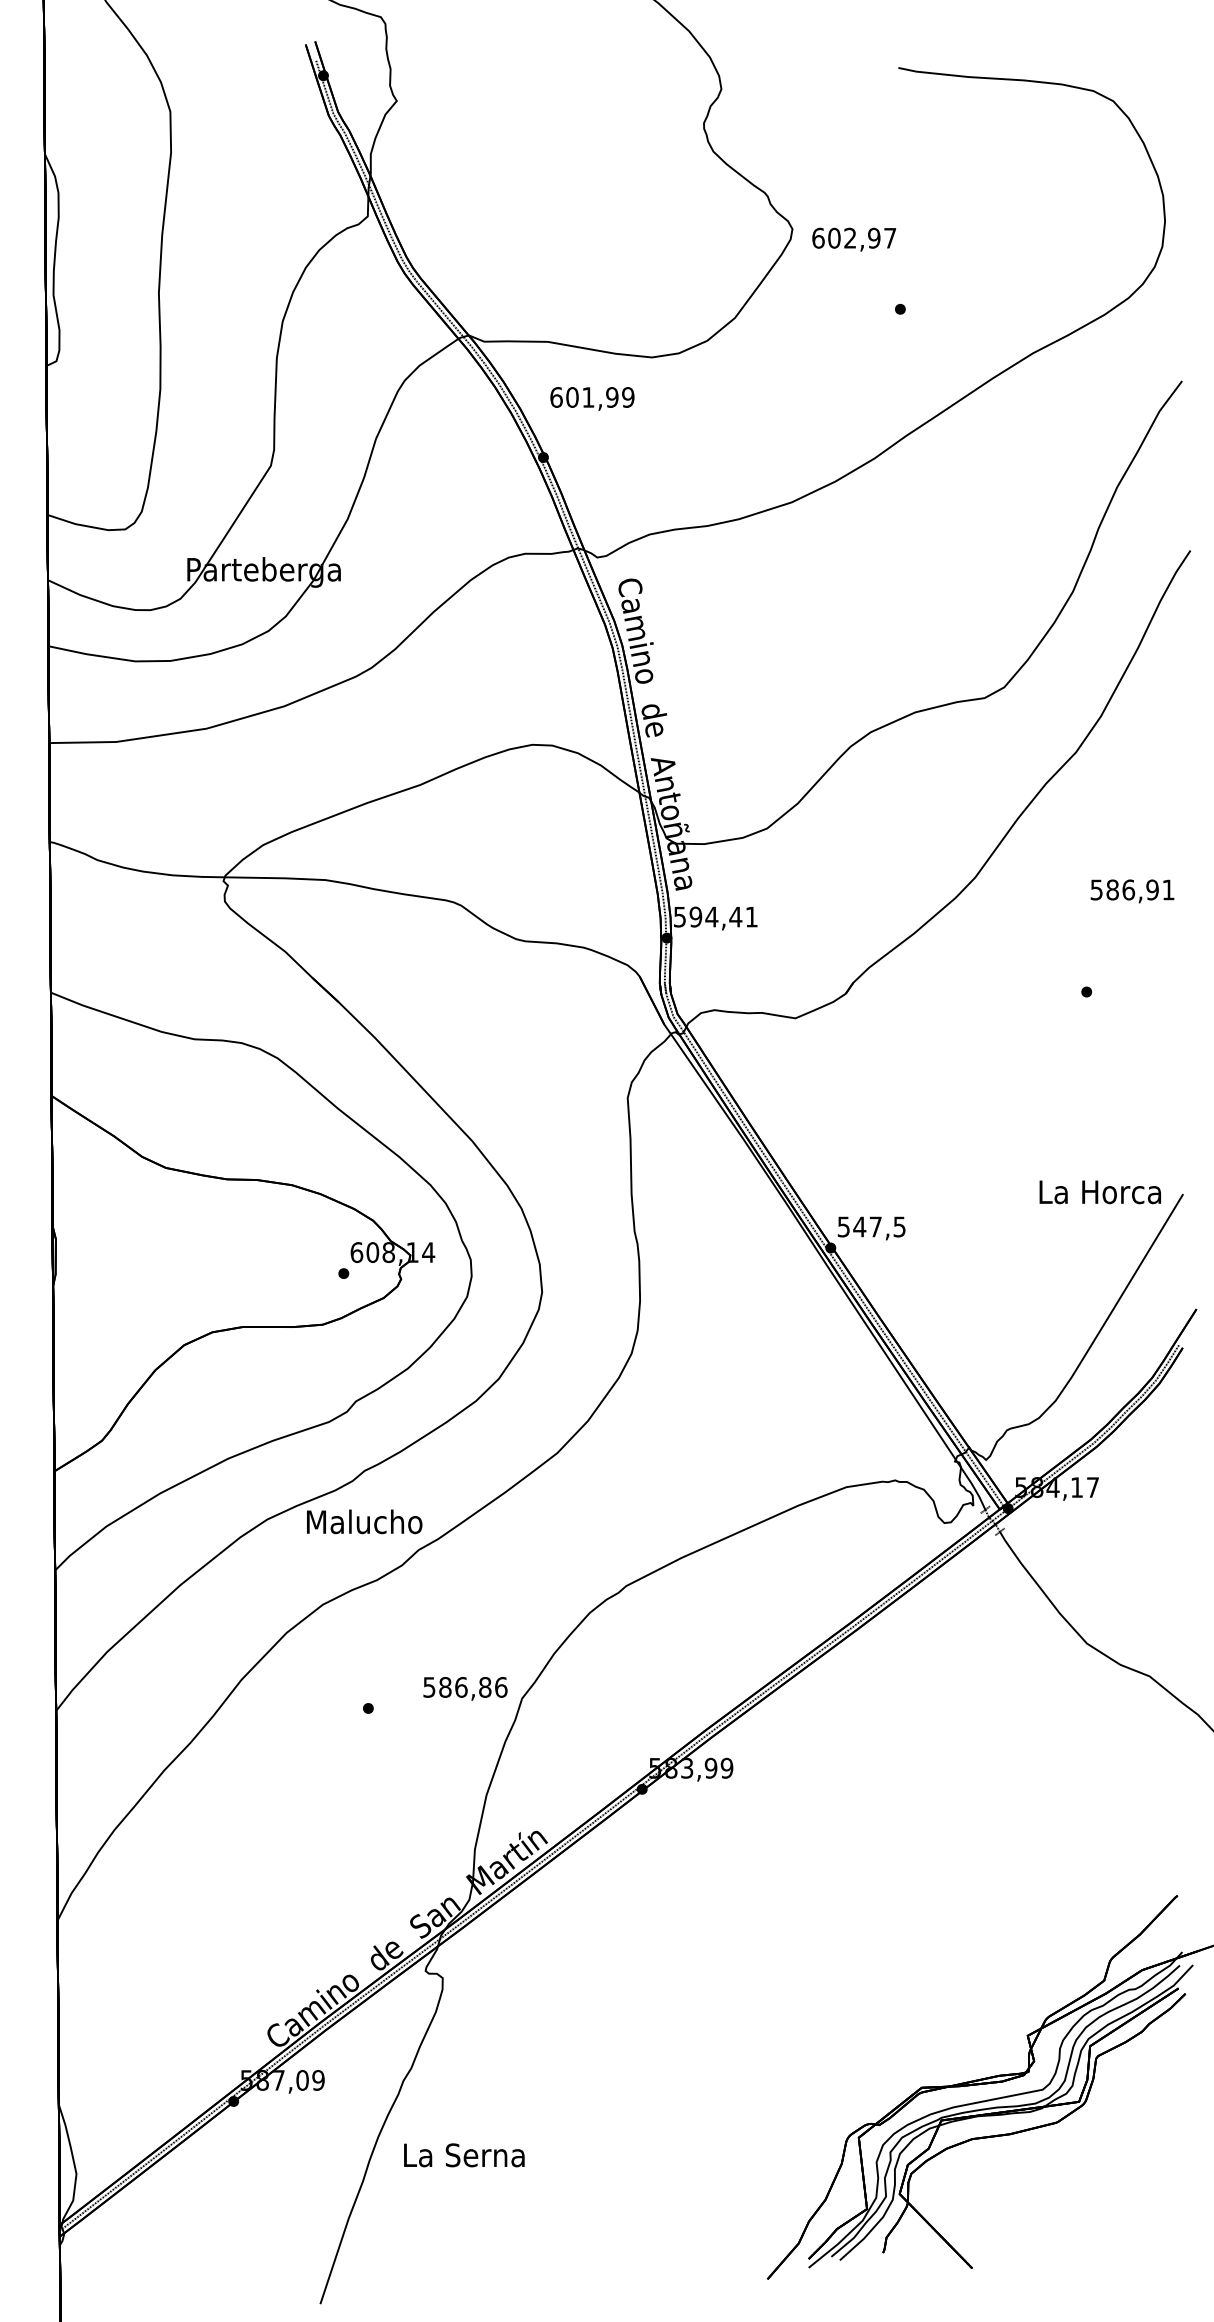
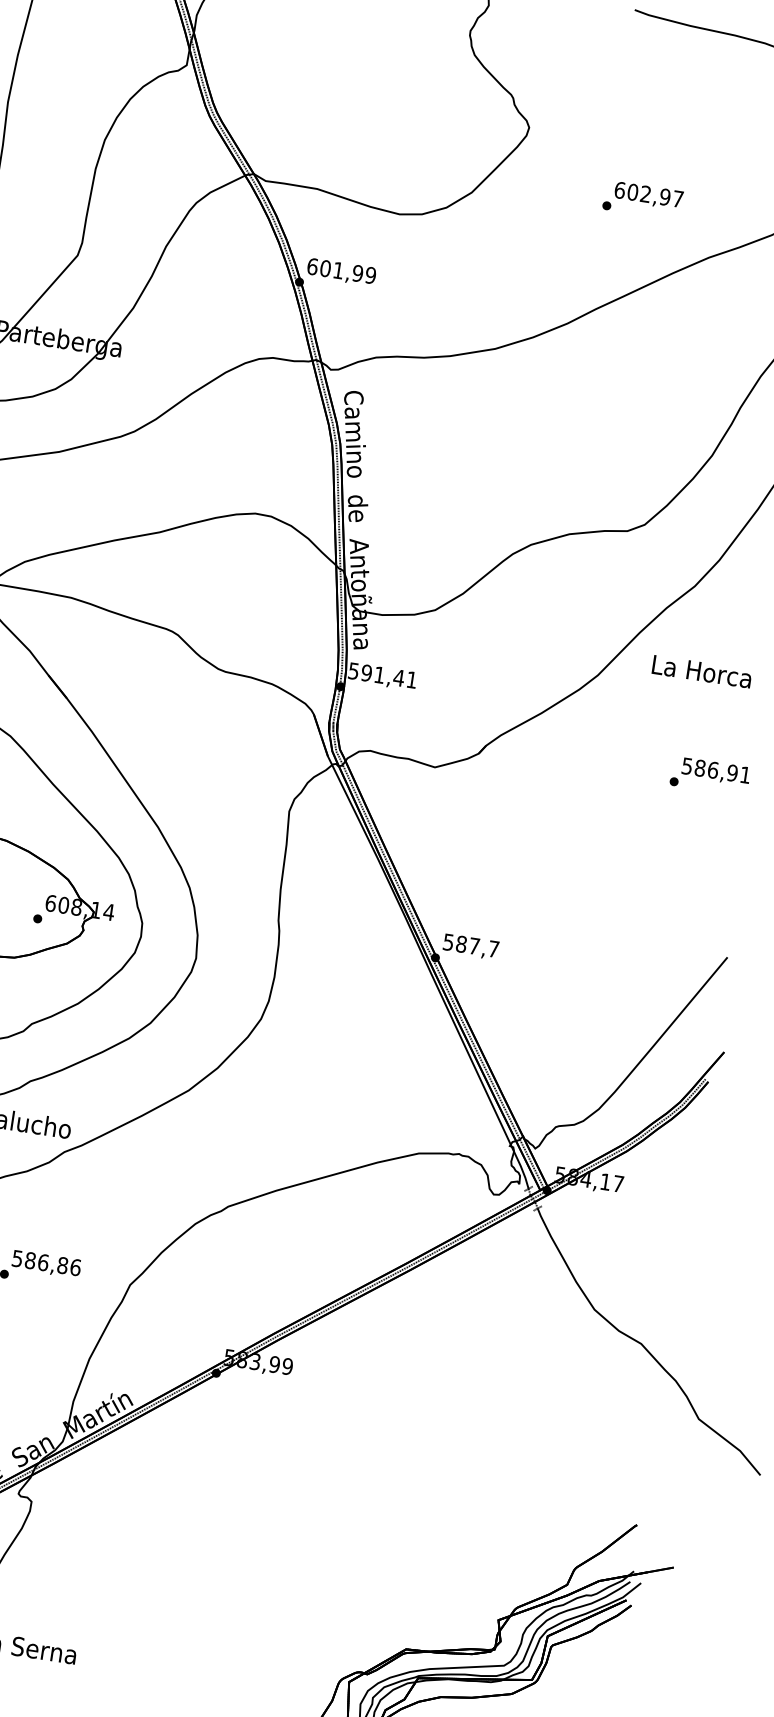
text: (854, 239) -> (649, 195), moved
text: (592, 398) -> (341, 271), moved
text: (1132, 891) -> (716, 771), moved
text: (711, 917) -> (379, 675), 594,41 -> 591,41
text: (1099, 1192) -> (701, 671), moved
text: (879, 1226) -> (477, 946), 547,5 -> 587,7
text: (465, 1688) -> (46, 1264), moved

